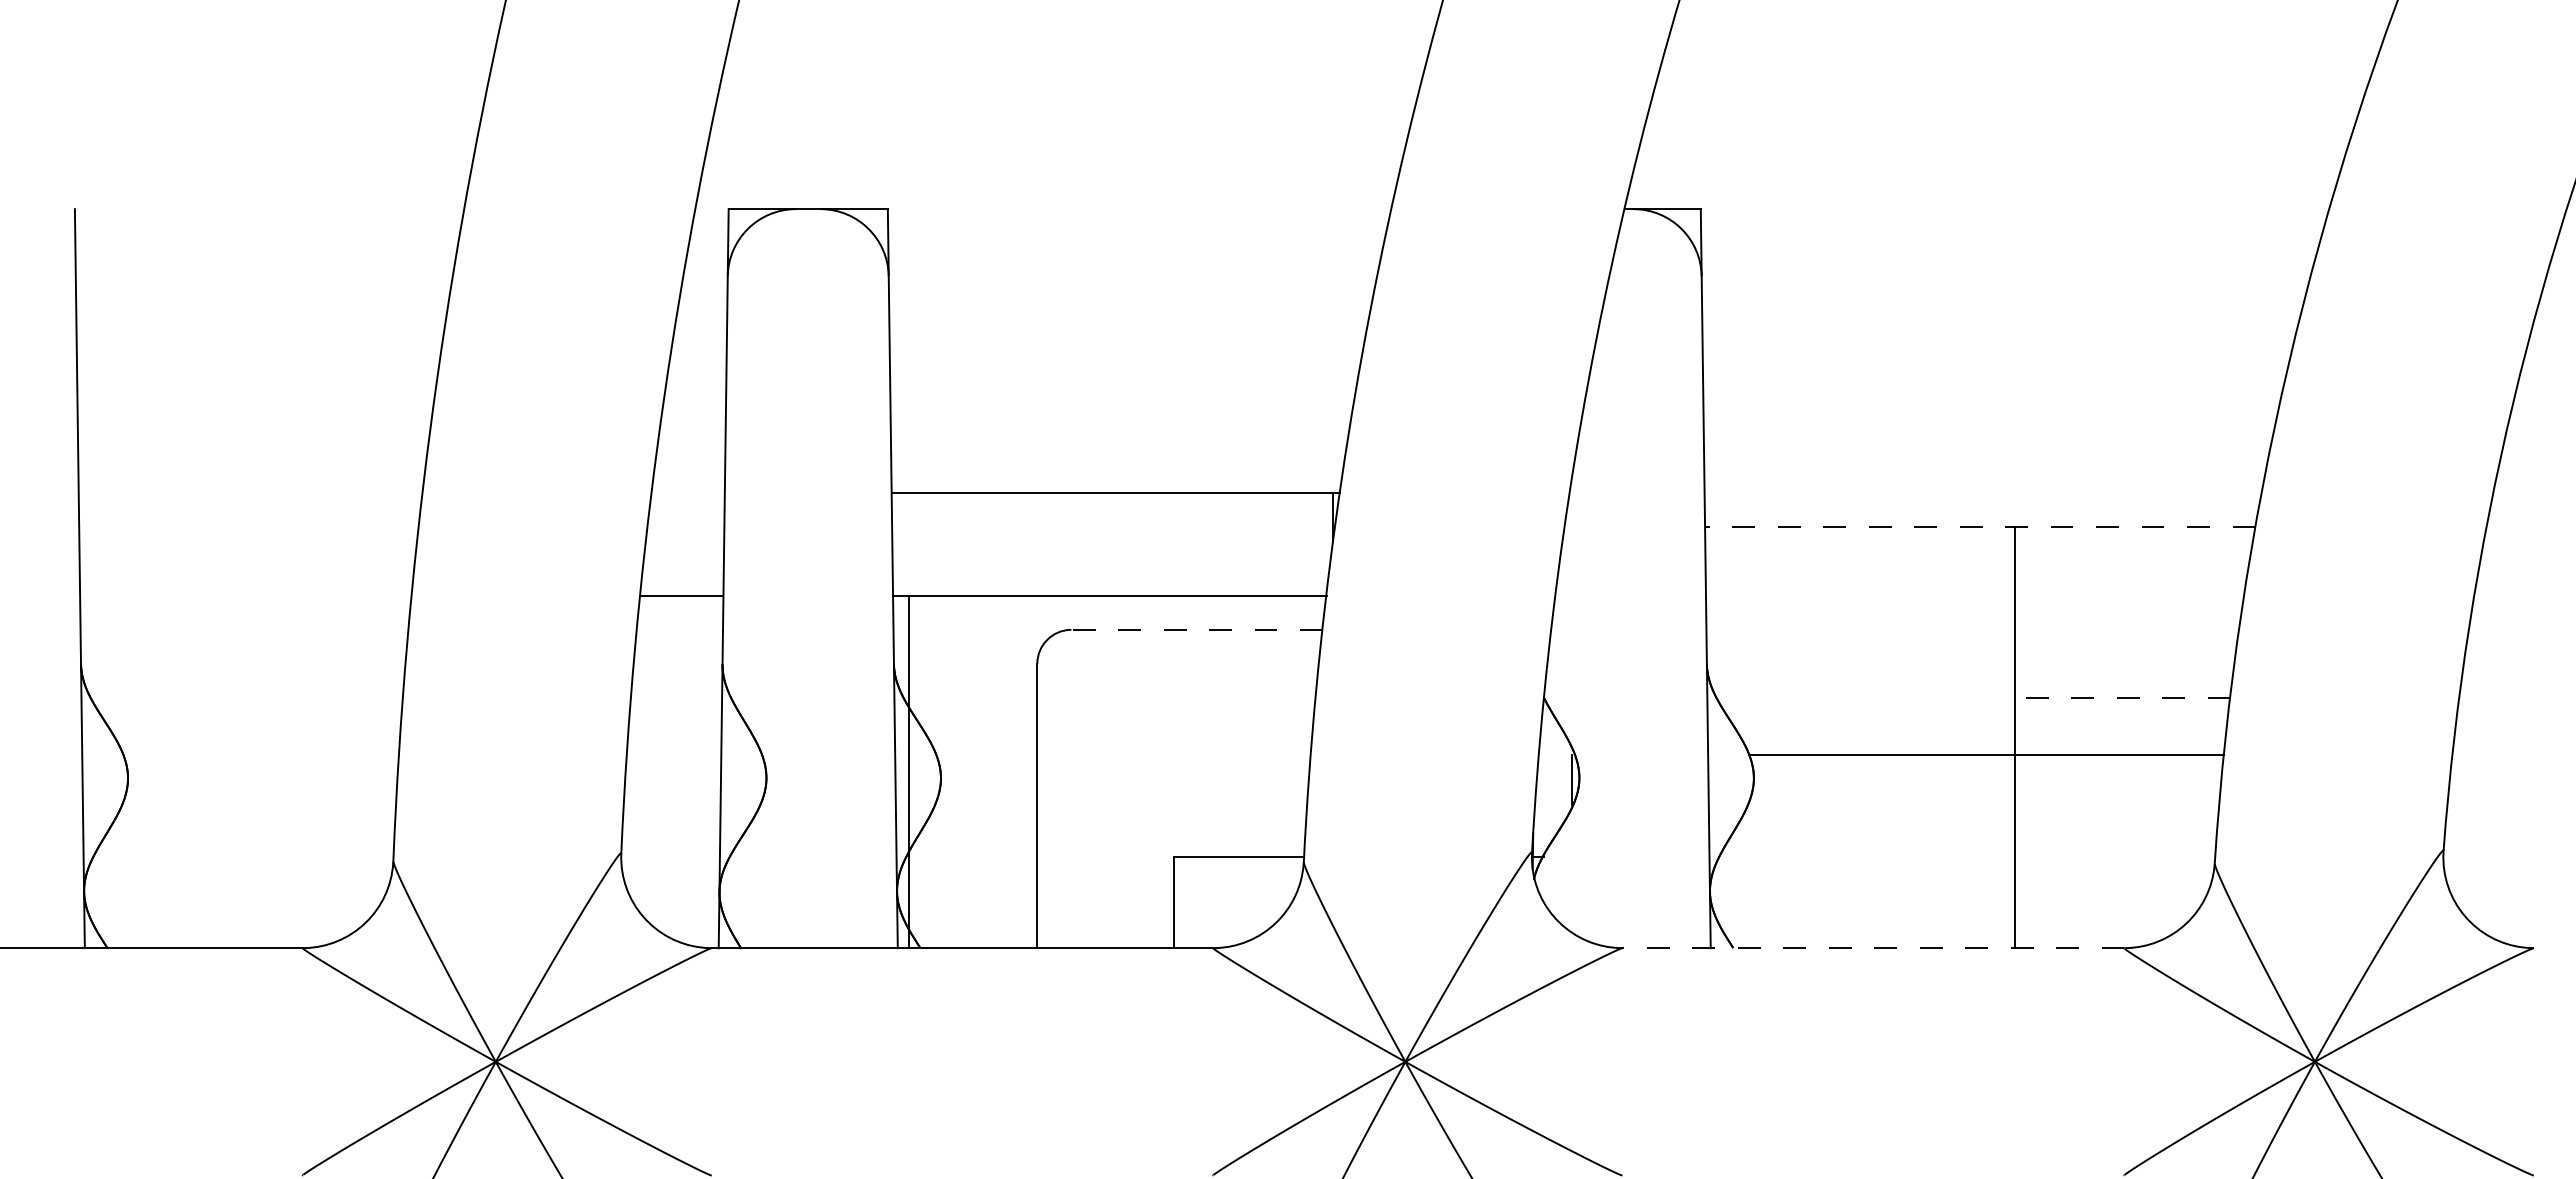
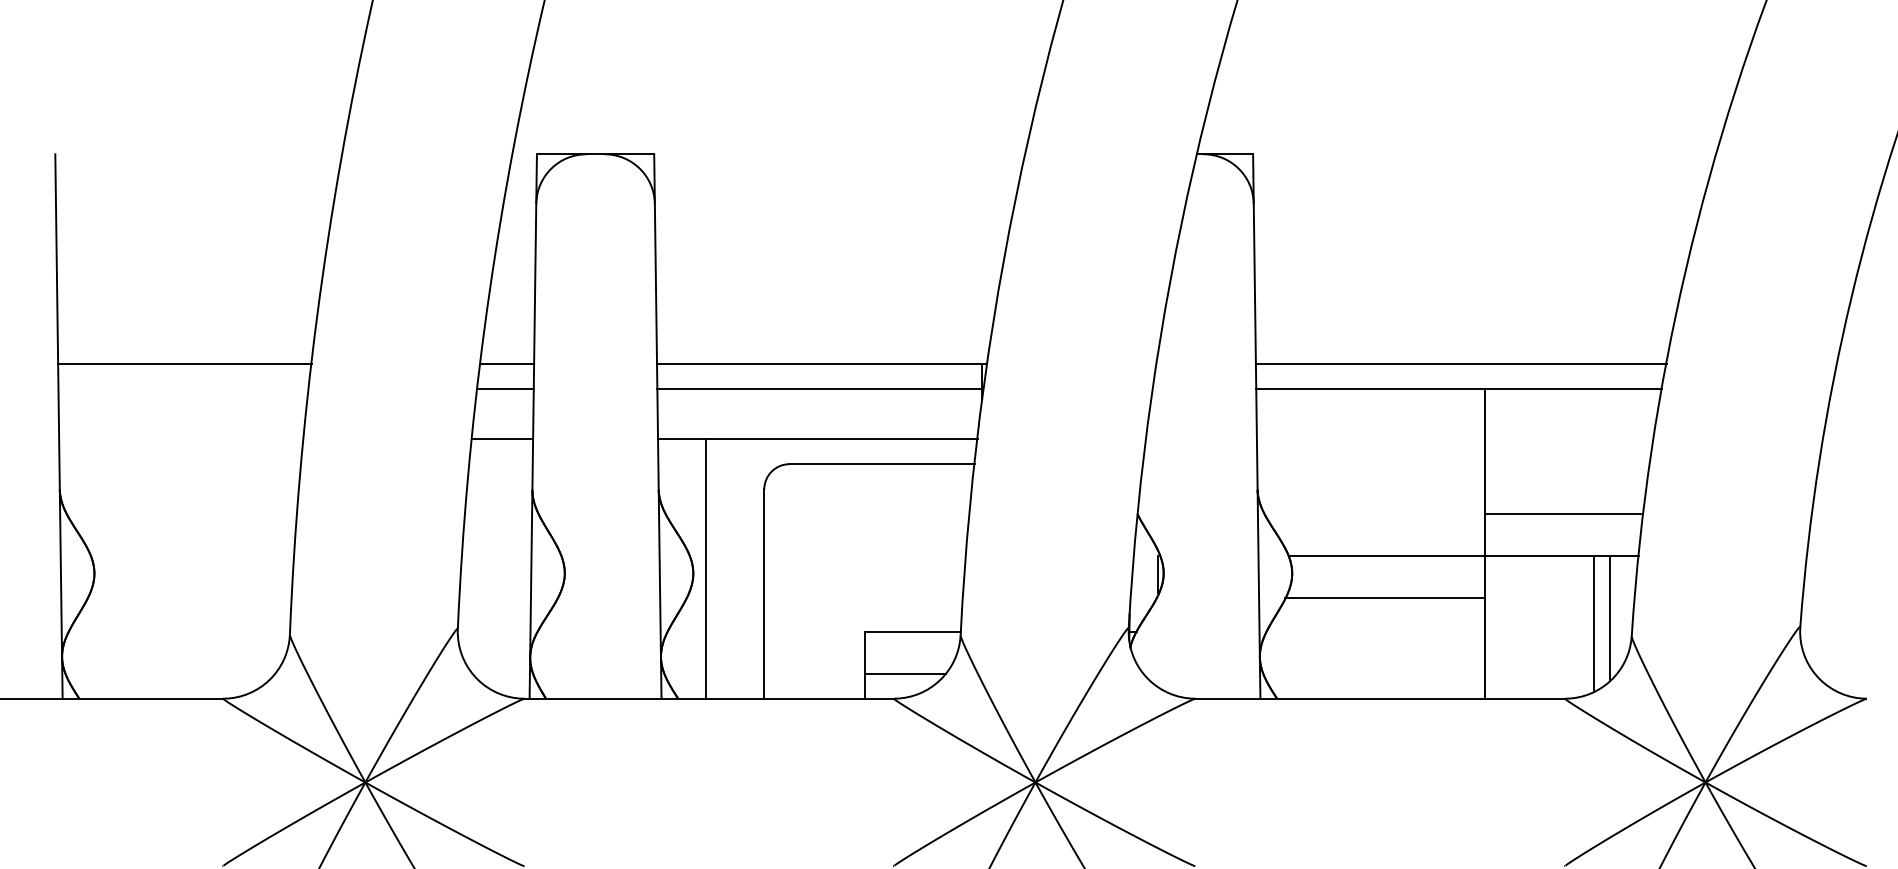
line: (250, 493) -> (184, 363), added
line: (688, 493) -> (507, 363), added
line: (1982, 493) -> (1460, 363), added
line: (685, 527) -> (505, 388), added
line: (1112, 527) -> (819, 388), added
line: (1979, 527) -> (1458, 388), dashed -> solid
line: (1197, 629) -> (882, 463), dashed -> solid
line: (2122, 698) -> (1563, 514), dashed -> solid
line: (908, 771) -> (705, 568), moved
line: (1879, 811) -> (1384, 598), added
line: (2185, 839) -> (1610, 618), added
line: (2162, 846) -> (1593, 623), added
line: (1228, 914) -> (905, 673), added
line: (1872, 948) -> (1379, 698), dashed -> solid

